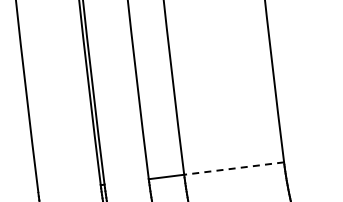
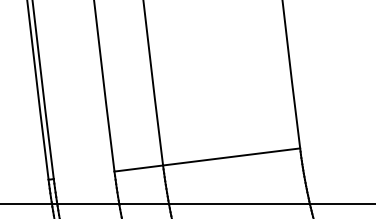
line: (233, 168) -> (230, 156), dashed -> solid

